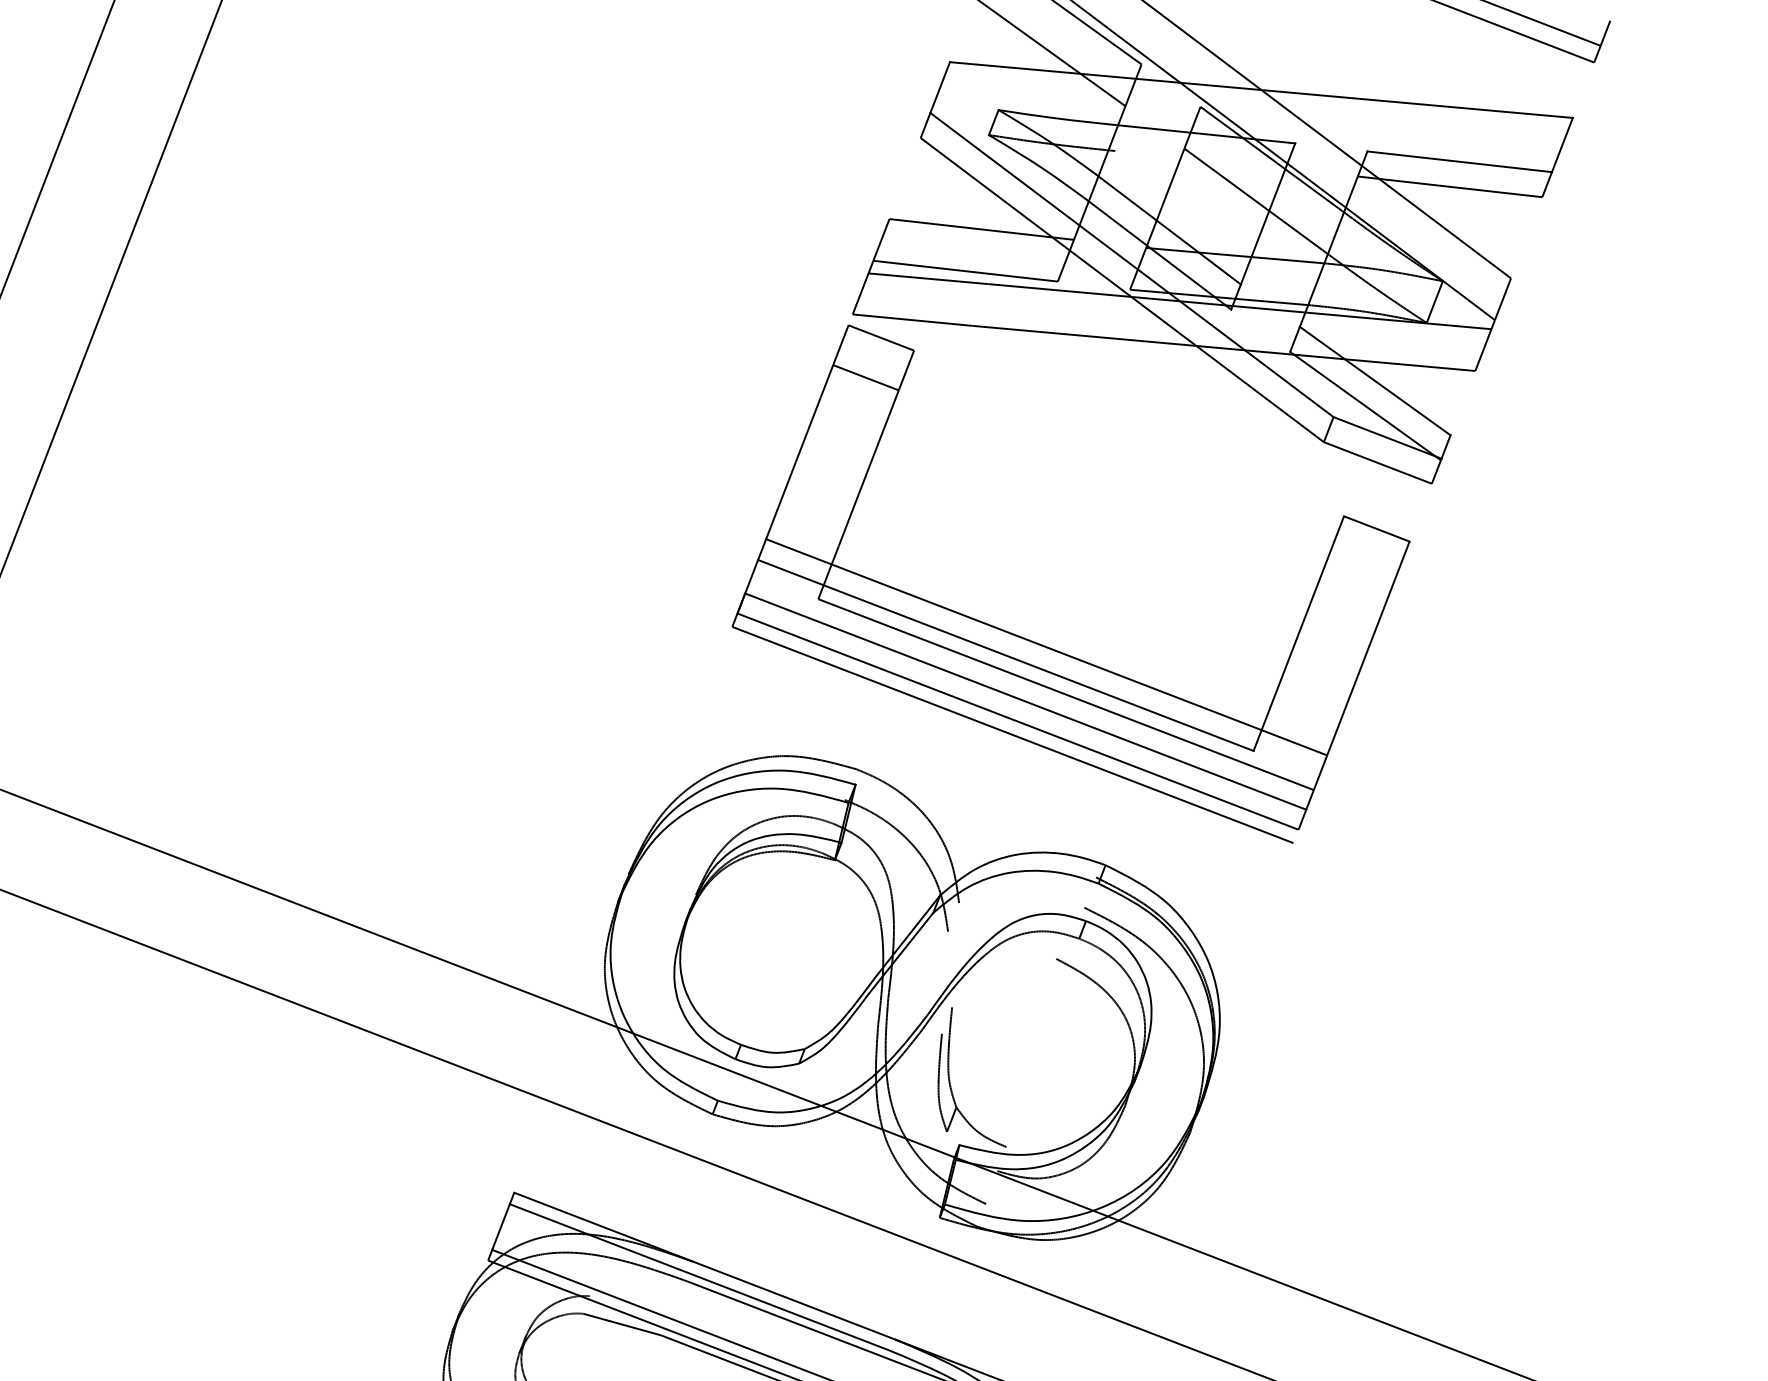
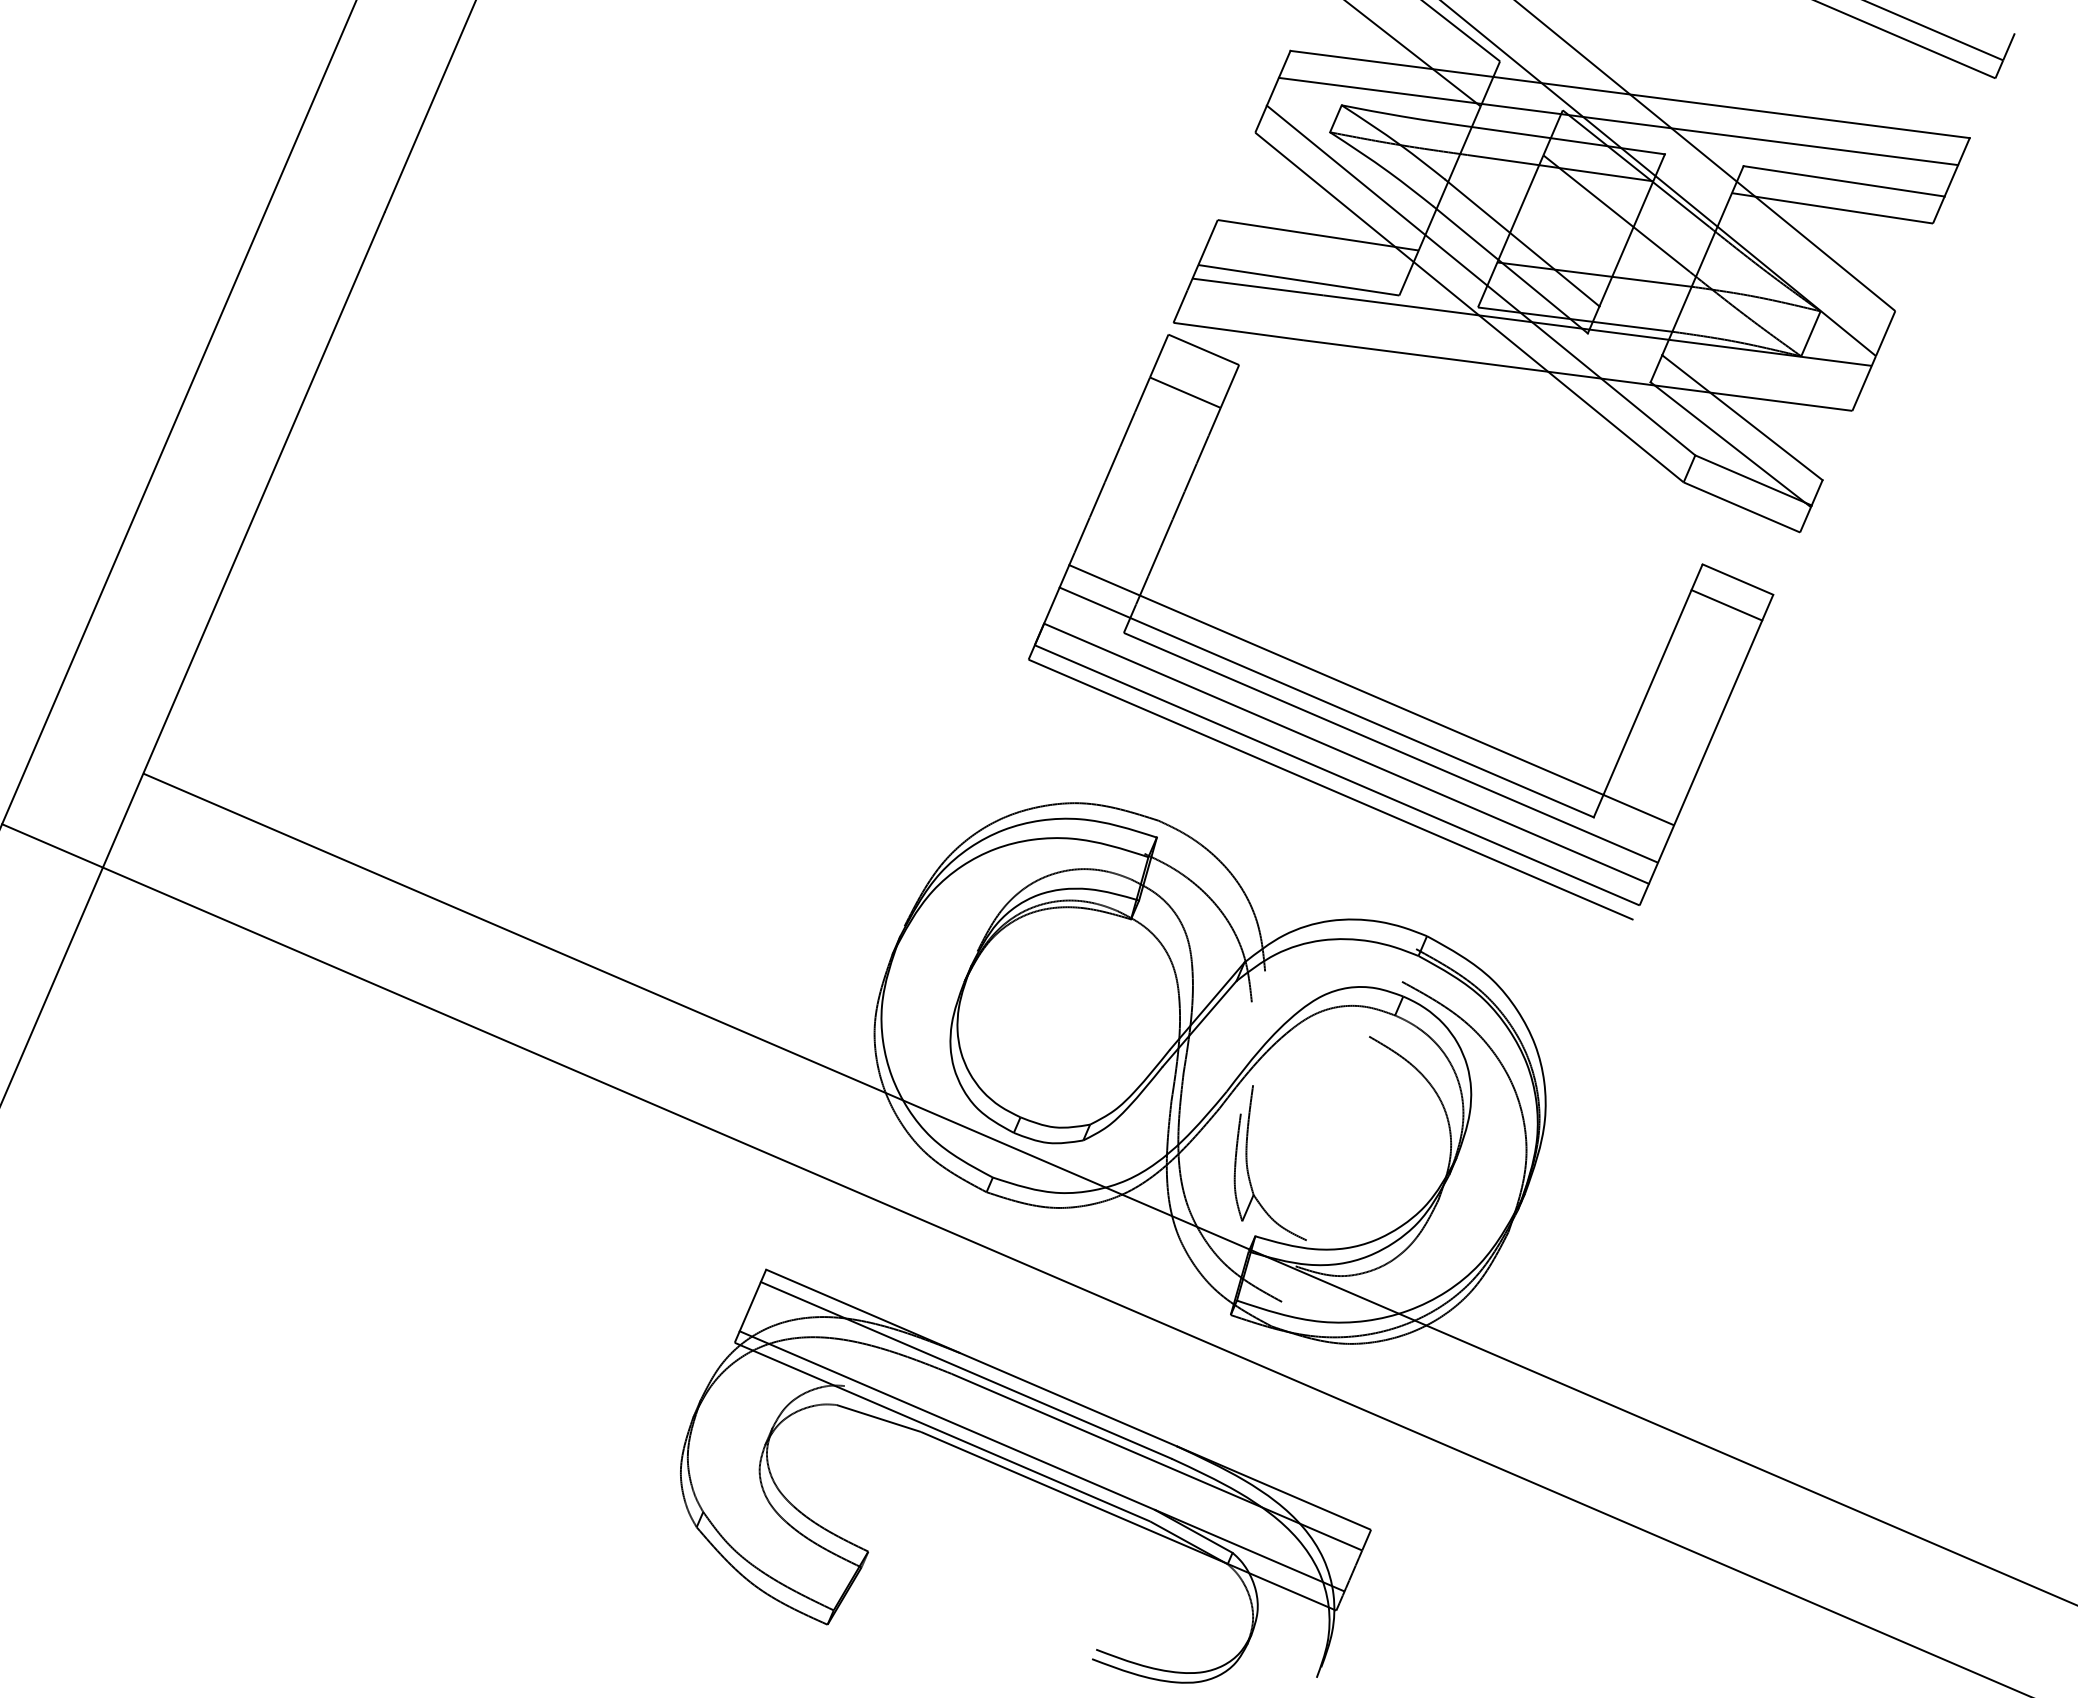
line: (1251, 115) -> (1618, 121), added
line: (1200, 160) -> (1560, 168), added
line: (1367, 552) -> (1726, 605), added

